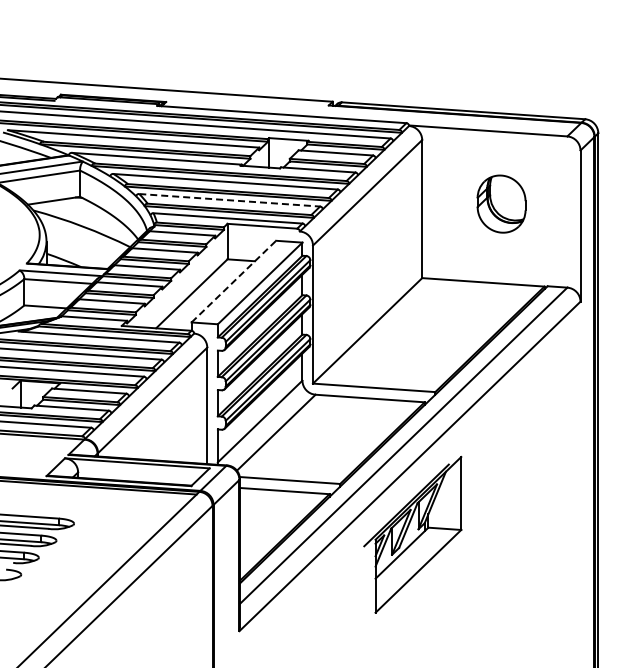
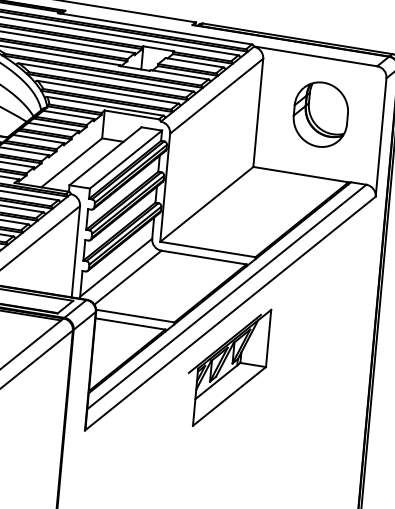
line: (229, 200) -> (107, 92), dashed -> solid
part: (501, 203) -> (320, 114), size x1.43
line: (233, 281) -> (105, 156), dashed -> solid

